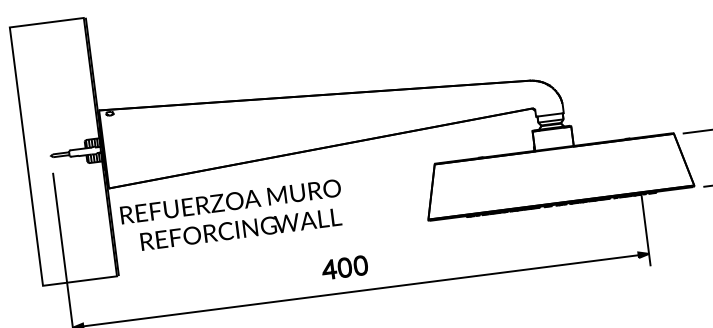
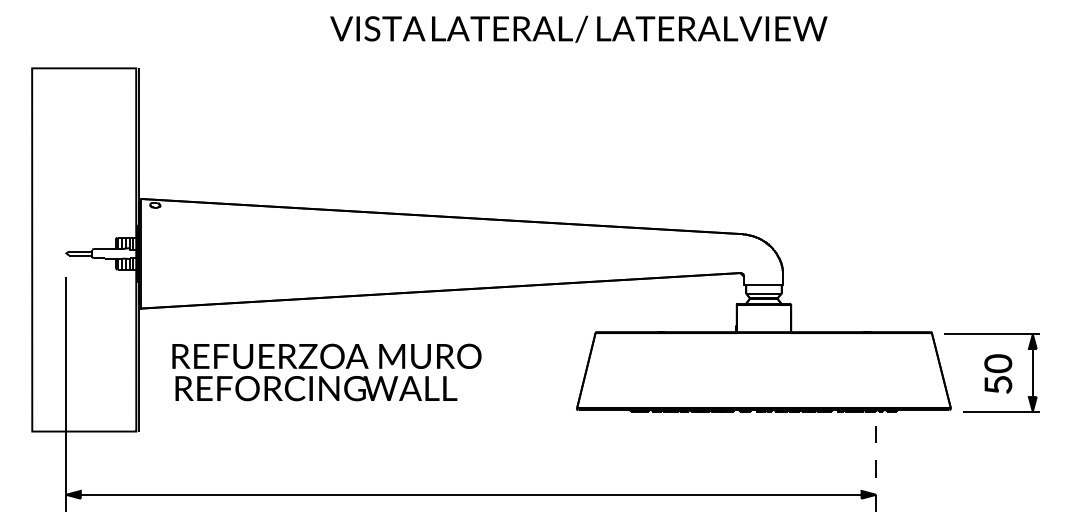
text: (230, 201) -> (326, 355), moved
line: (646, 229) -> (876, 460), solid -> dashed
part: (344, 267) -> (452, 459), removed

